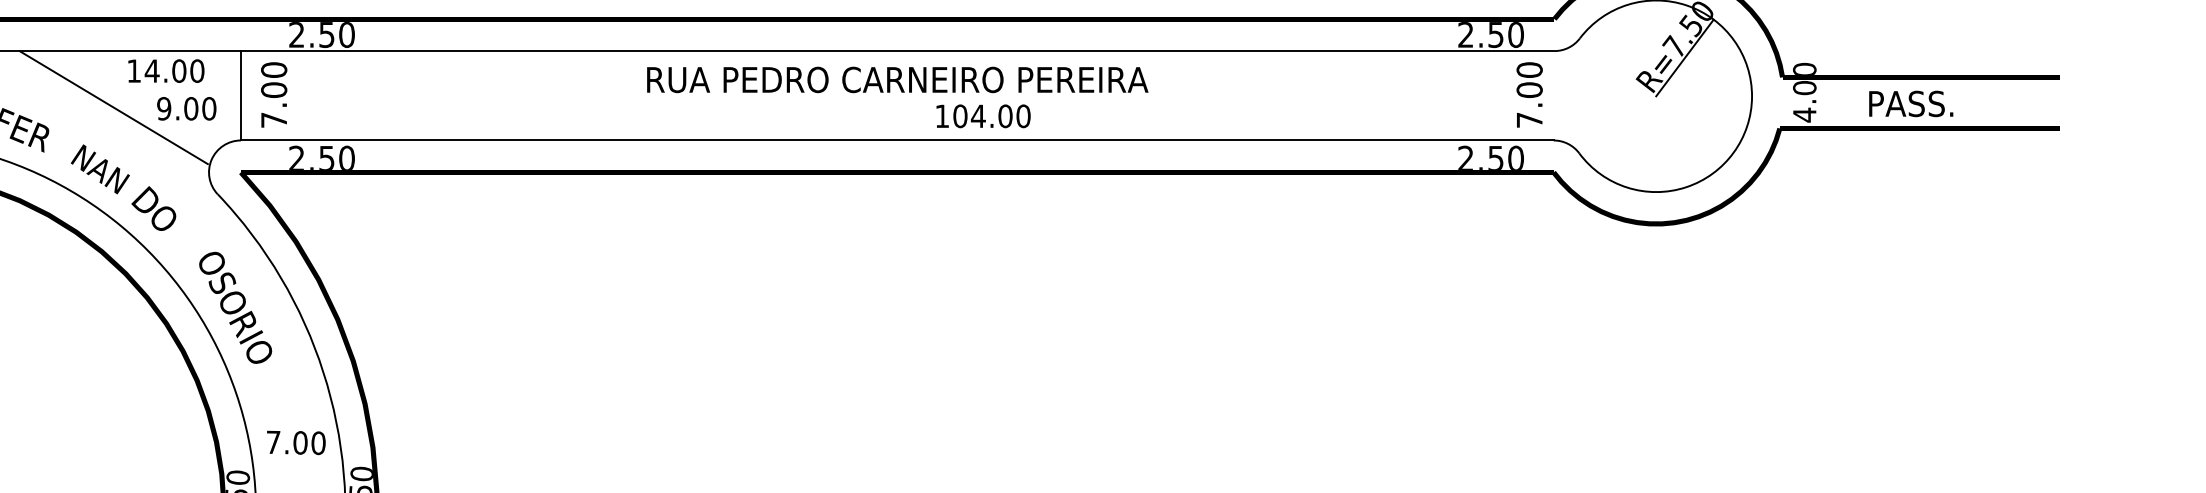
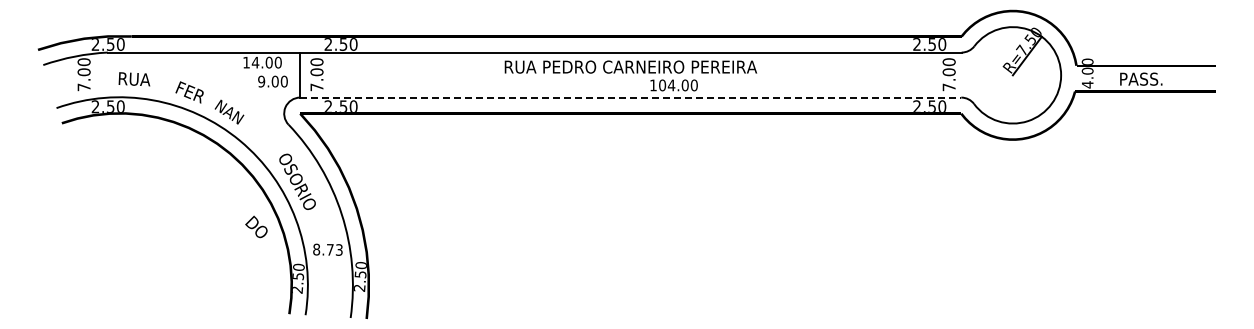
line: (114, 106) -> (236, 80), removed
line: (898, 140) -> (631, 97), solid -> dashed
text: (154, 207) -> (256, 226), moved
text: (295, 442) -> (327, 249), 7.00 -> 8.73

